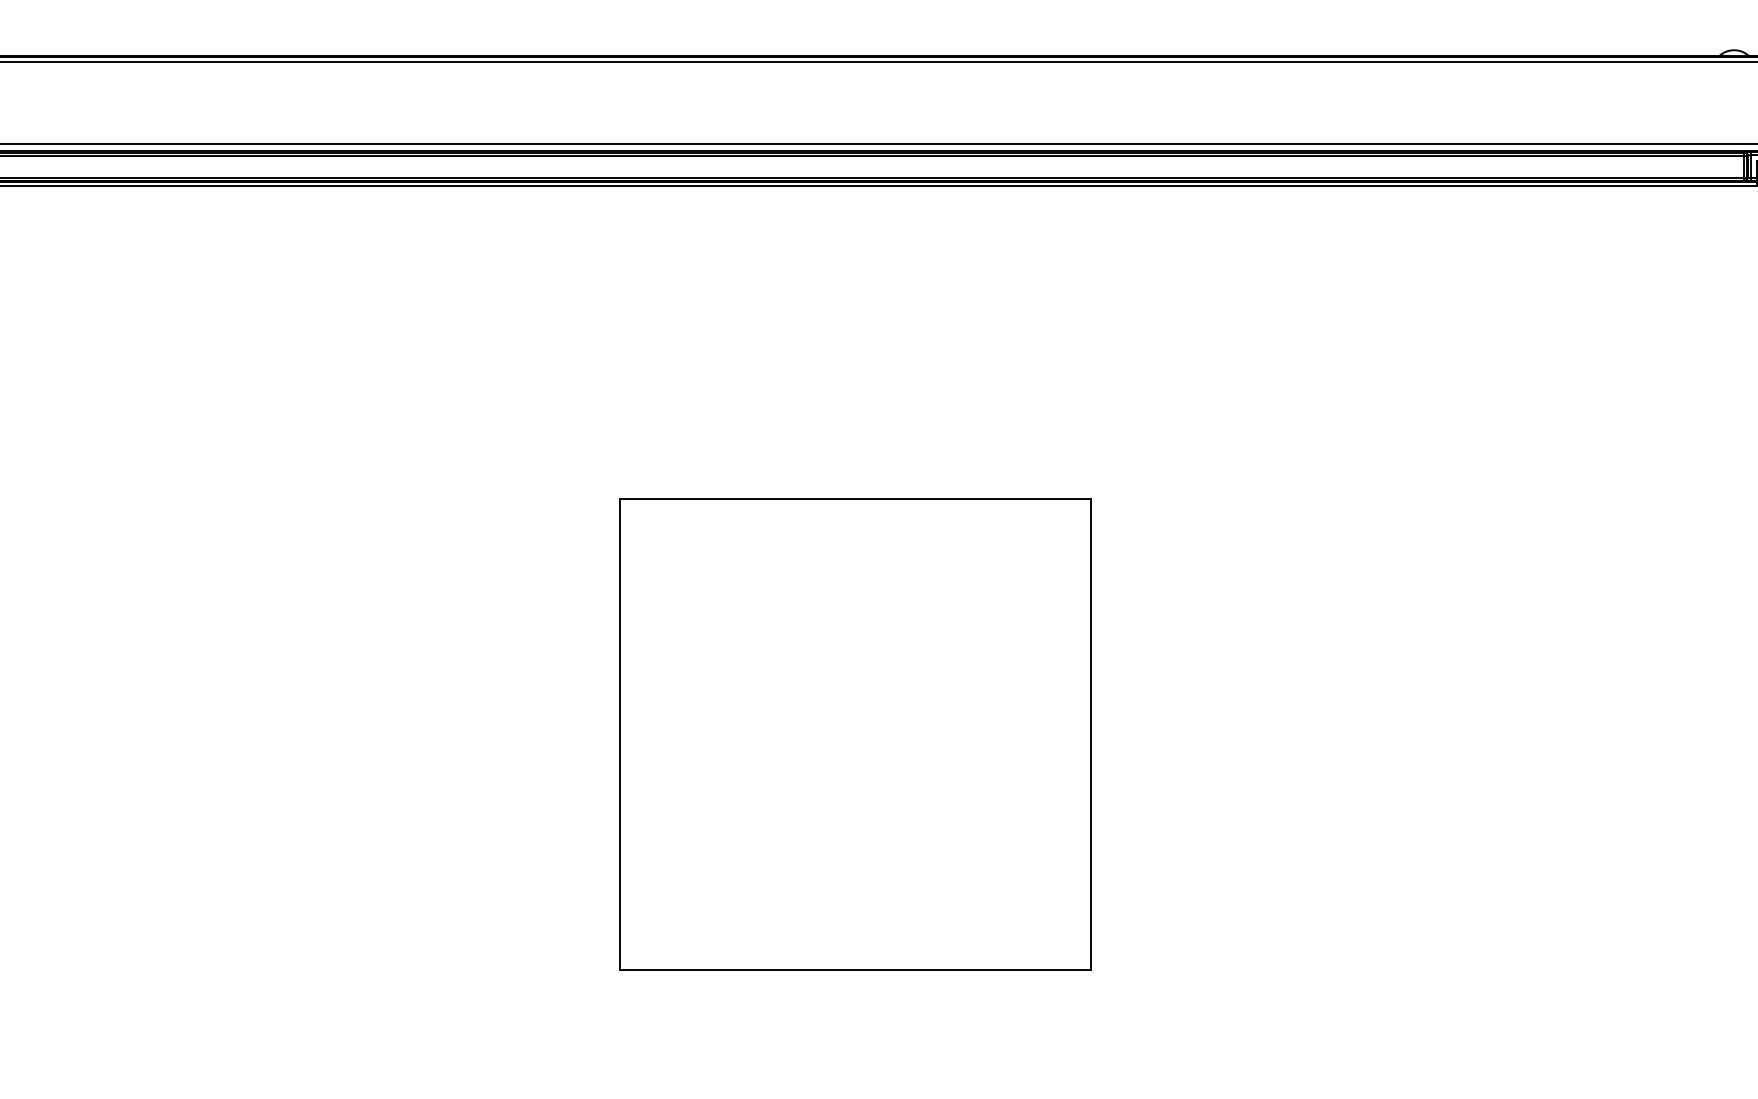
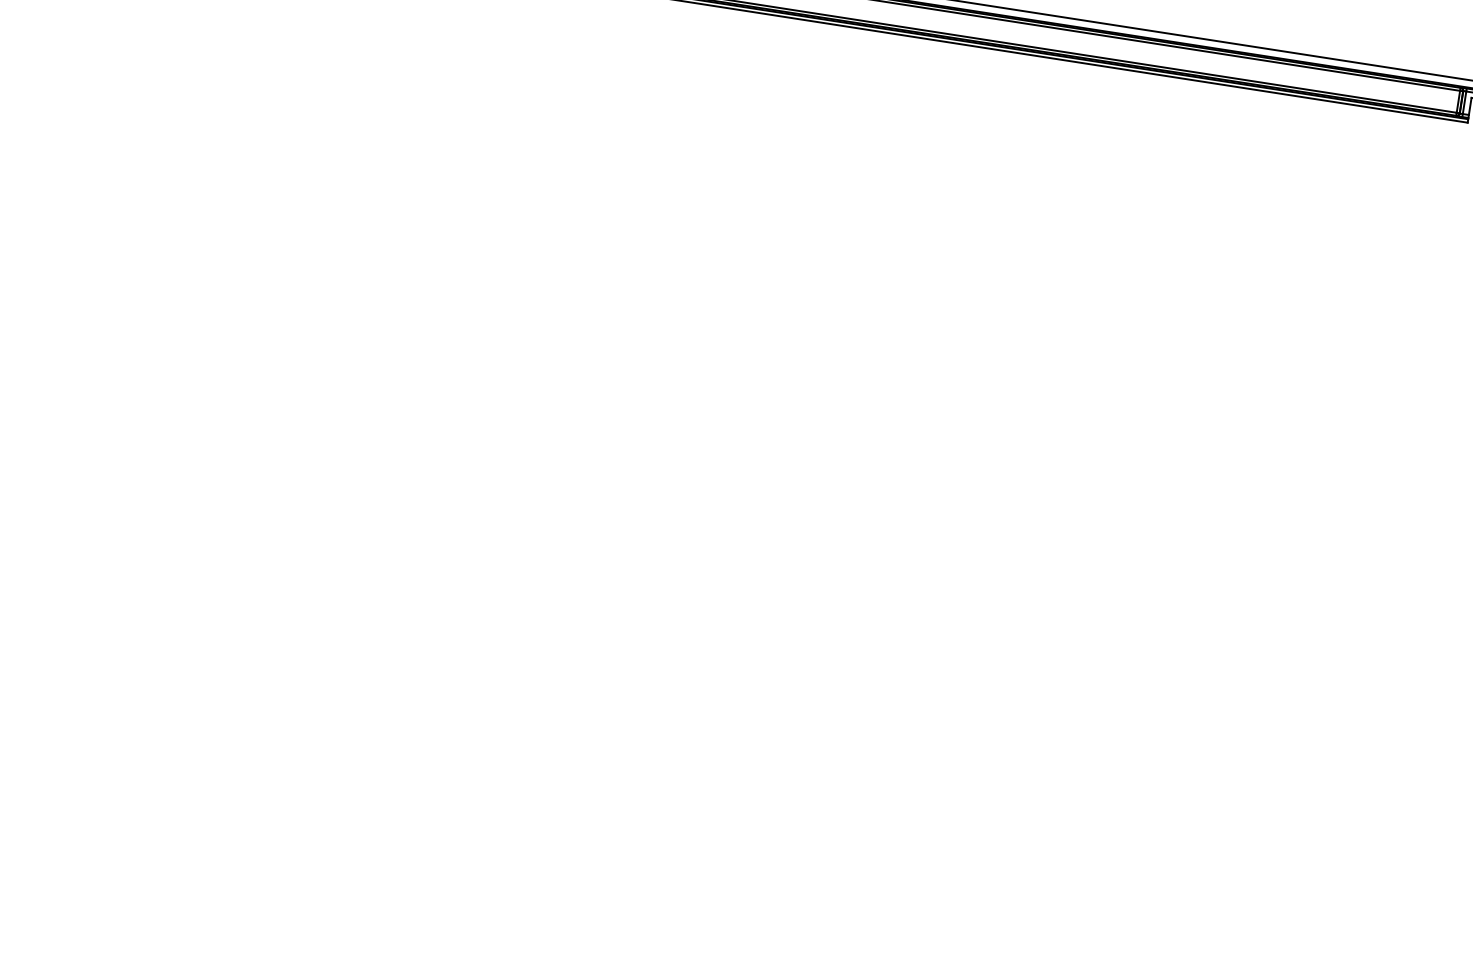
part: (855, 734) -> (493, 527), removed

